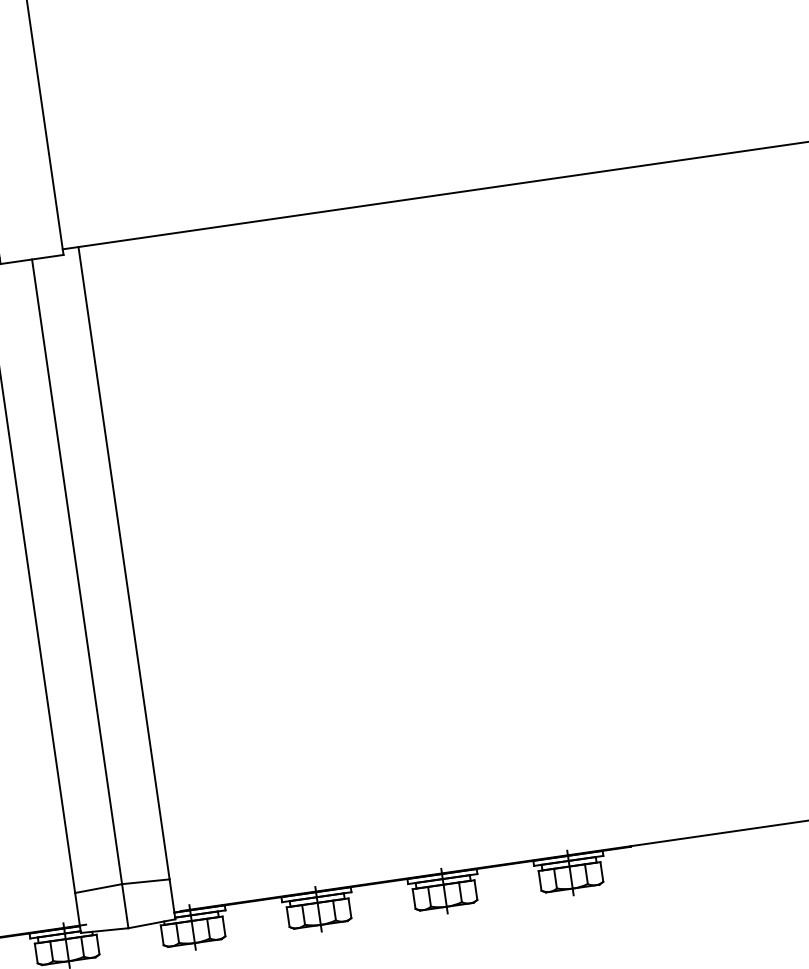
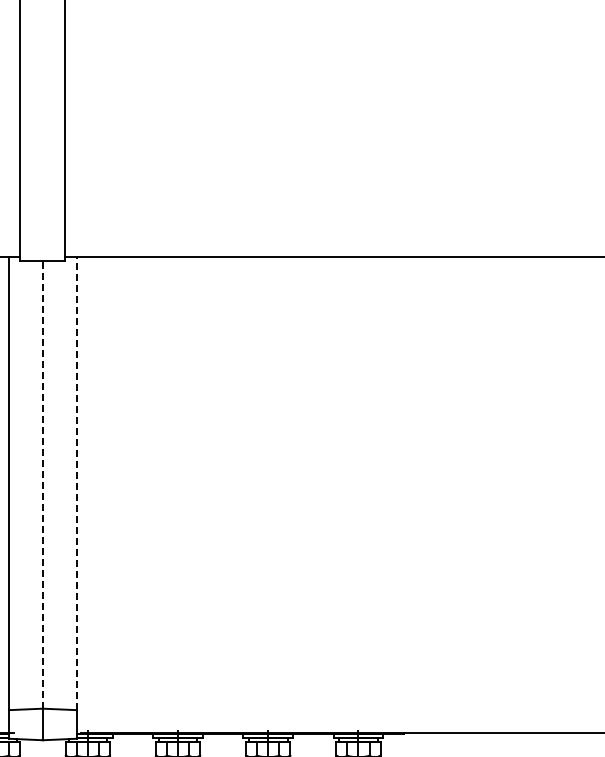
line: (123, 562) -> (76, 483), solid -> dashed
line: (76, 572) -> (42, 485), solid -> dashed

